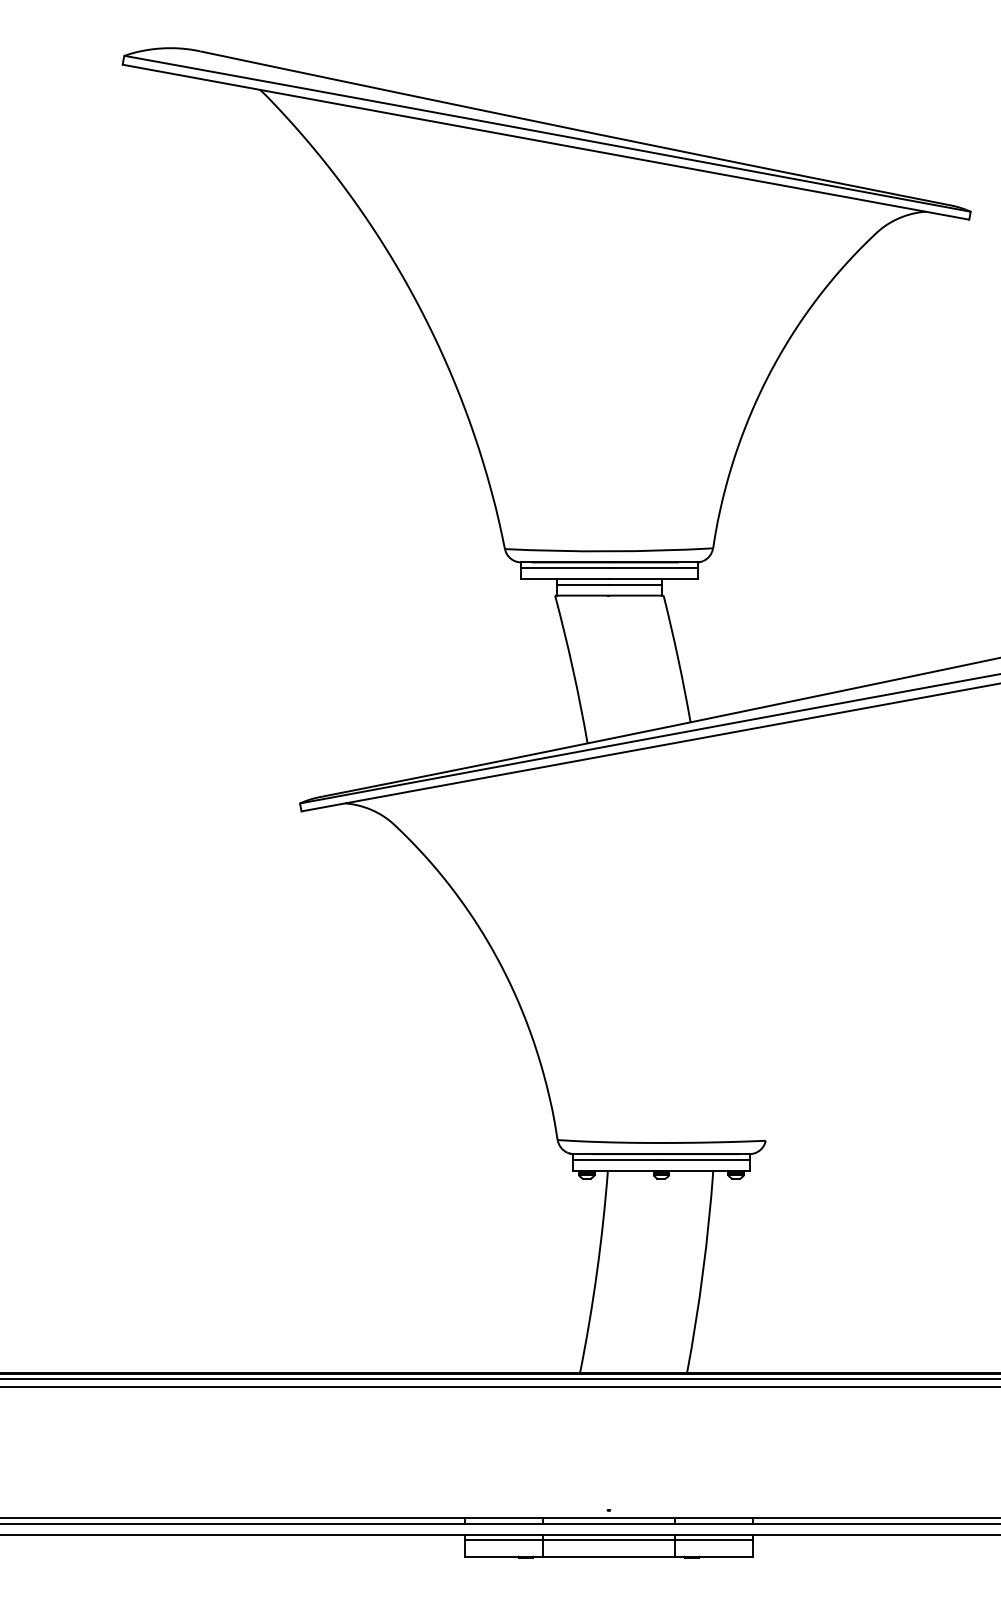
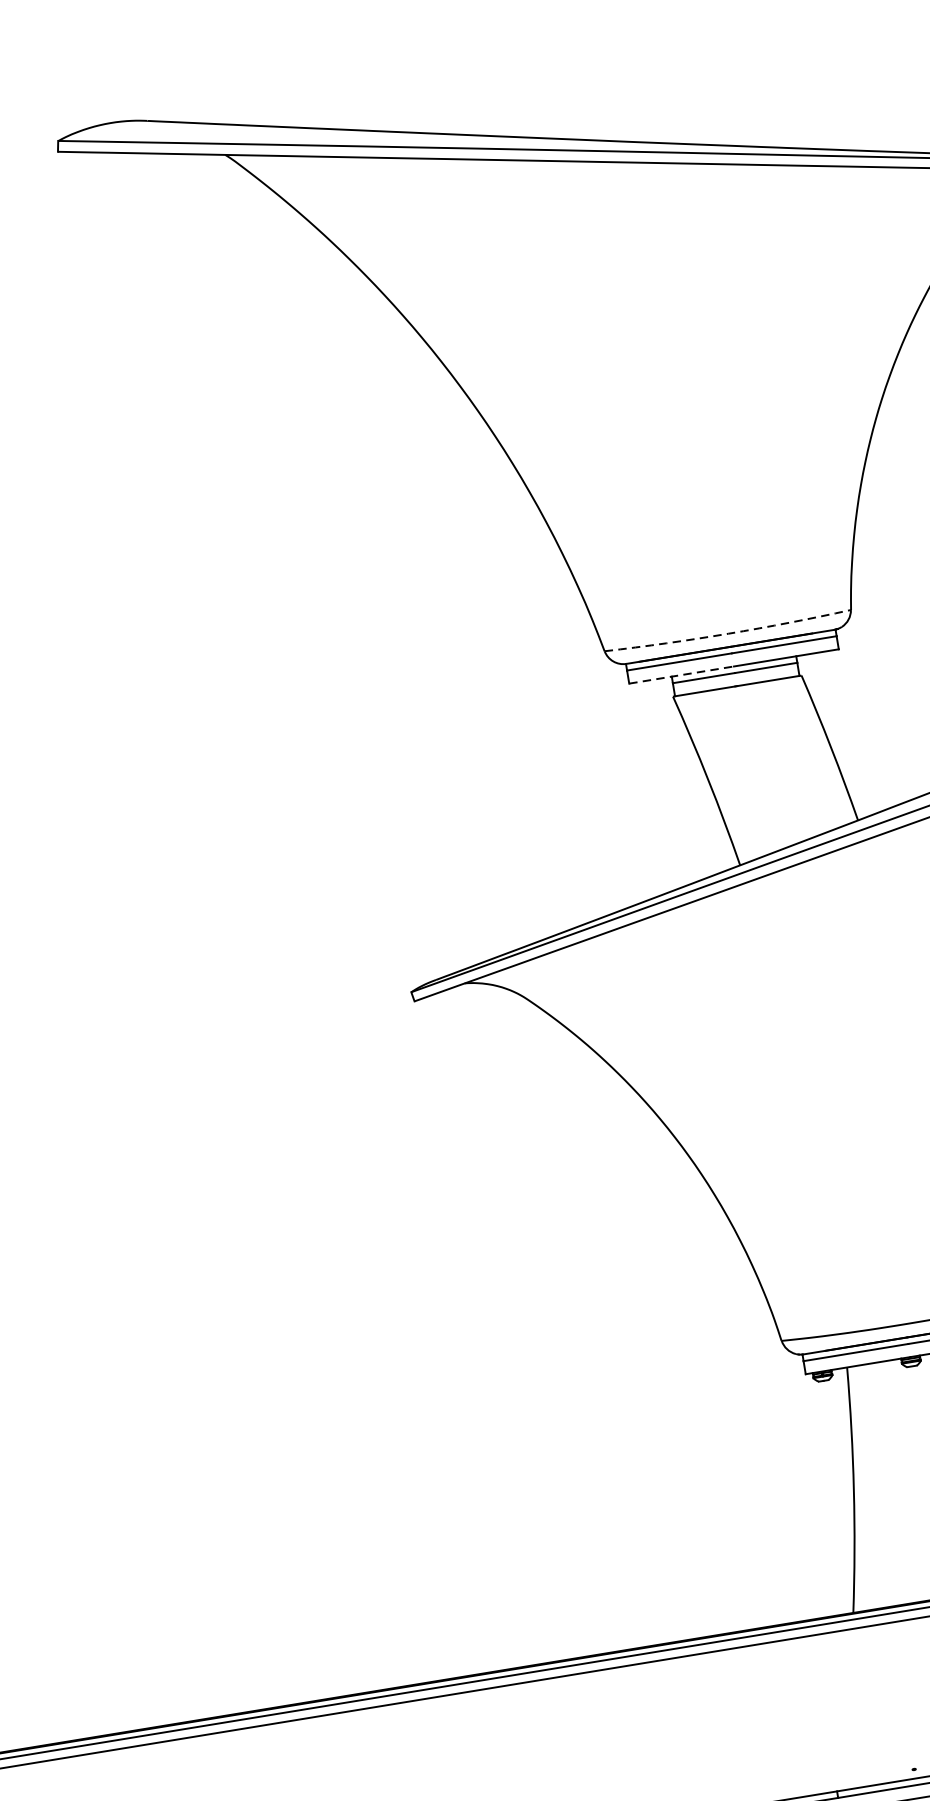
arc: (609, 551) -> (728, 633), solid -> dashed
line: (565, 579) -> (682, 675), solid -> dashed

